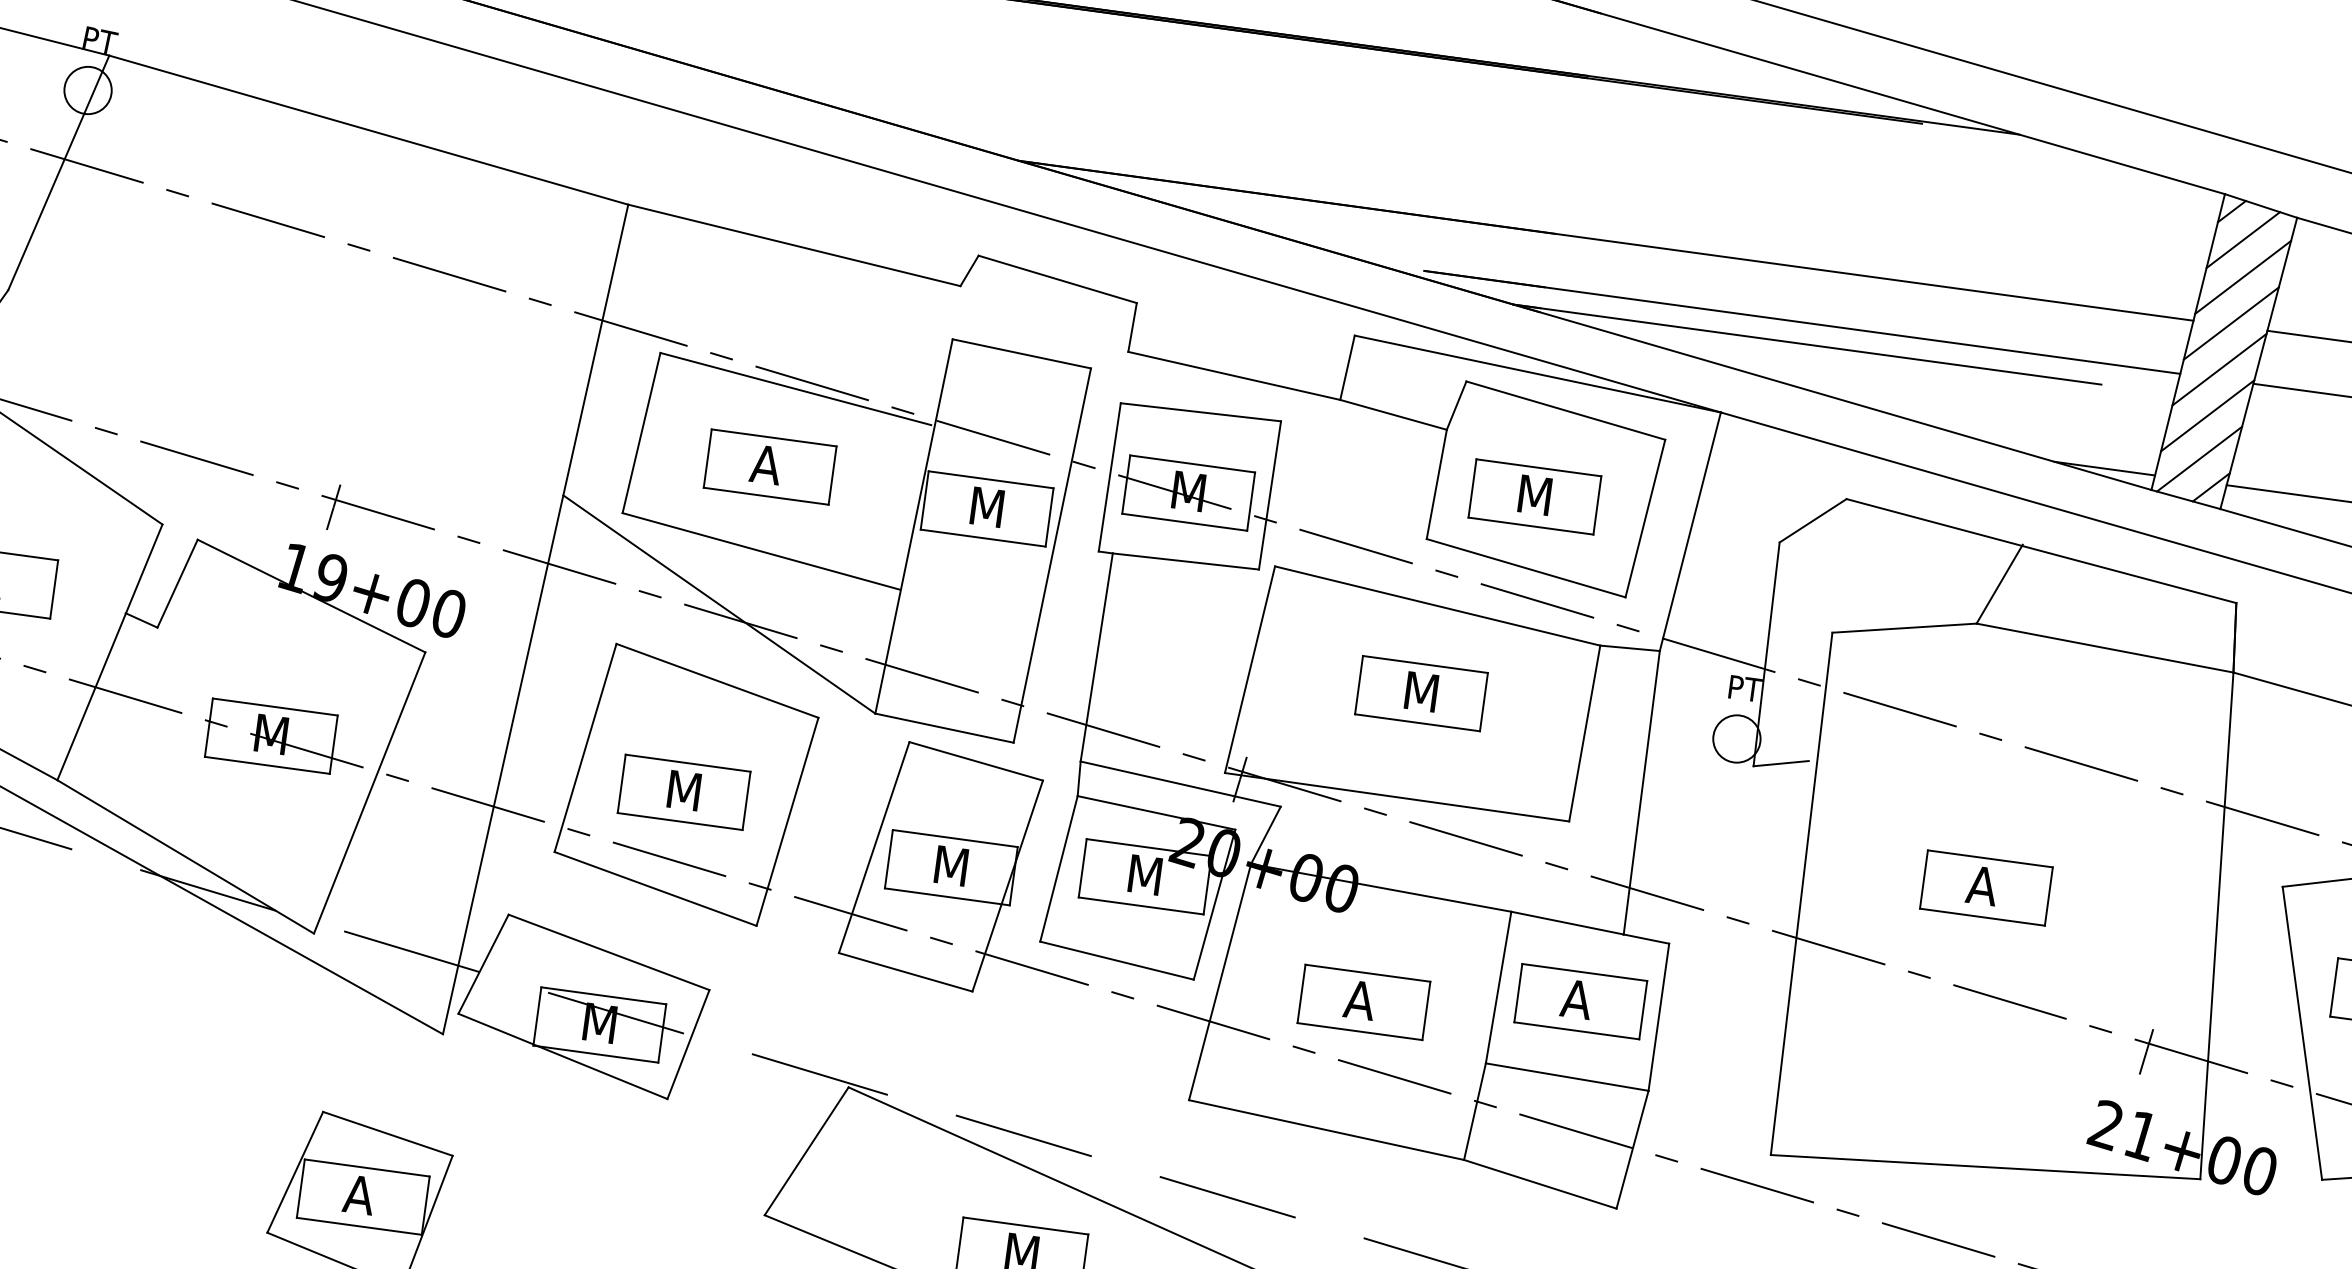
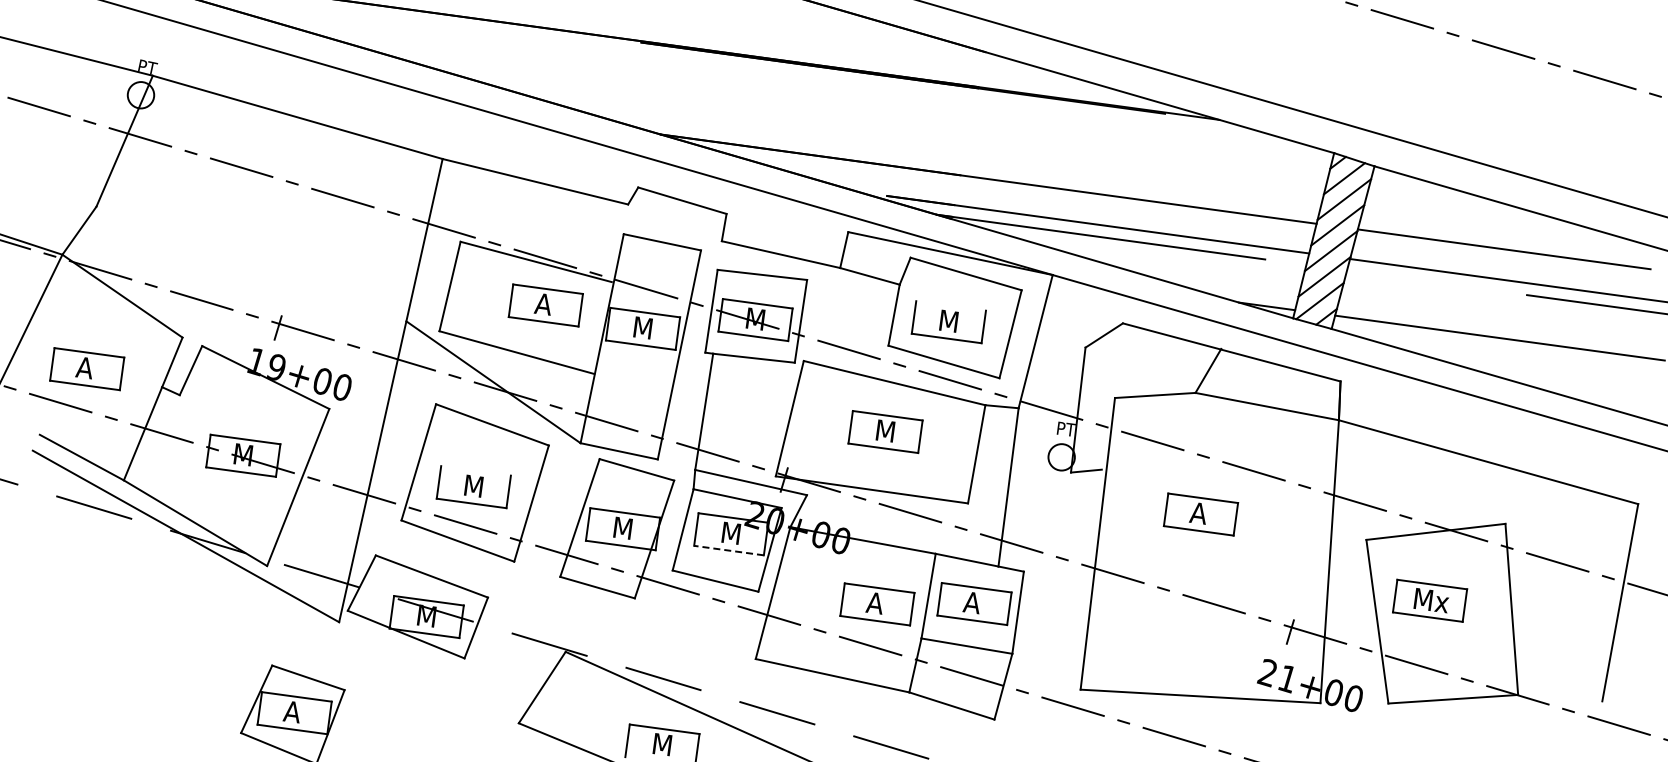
part: (769, 467) -> (545, 305), moved
line: (1537, 467) -> (950, 305), removed
line: (687, 762) -> (475, 470), removed
part: (1985, 887) -> (1200, 514), moved
line: (1140, 905) -> (728, 550), solid -> dashed
part: (1364, 1002) -> (877, 604), moved

